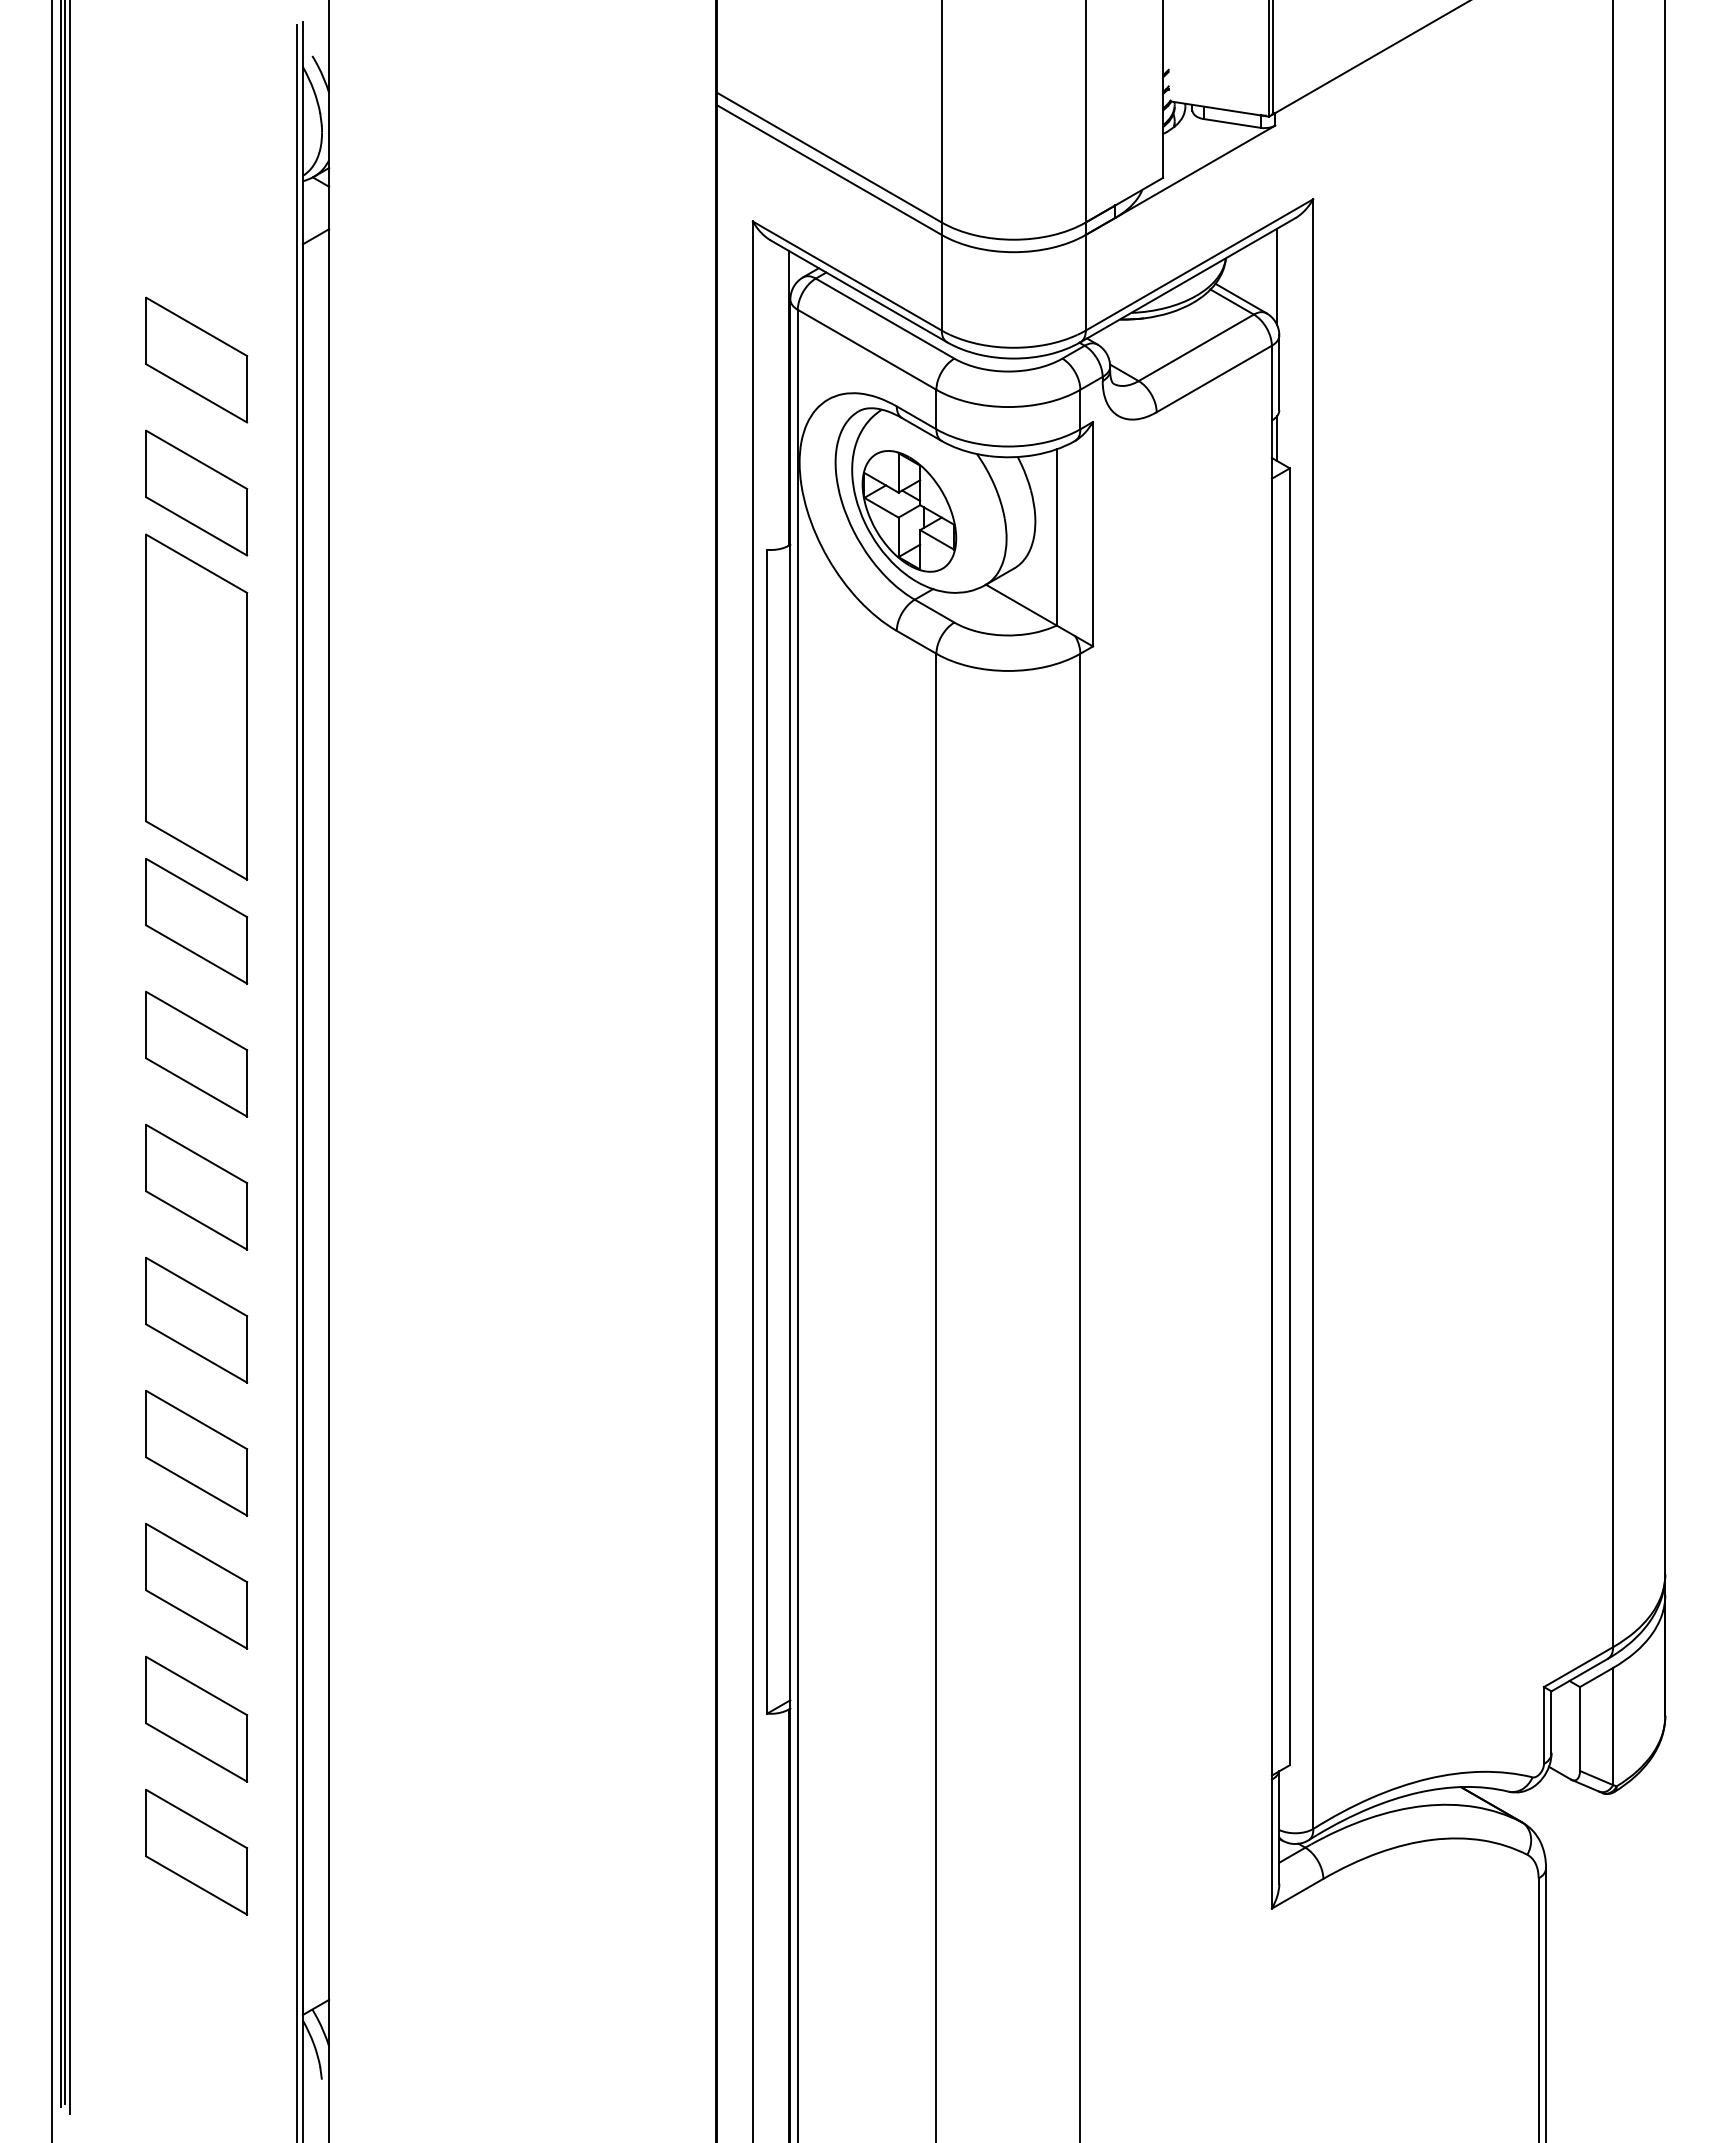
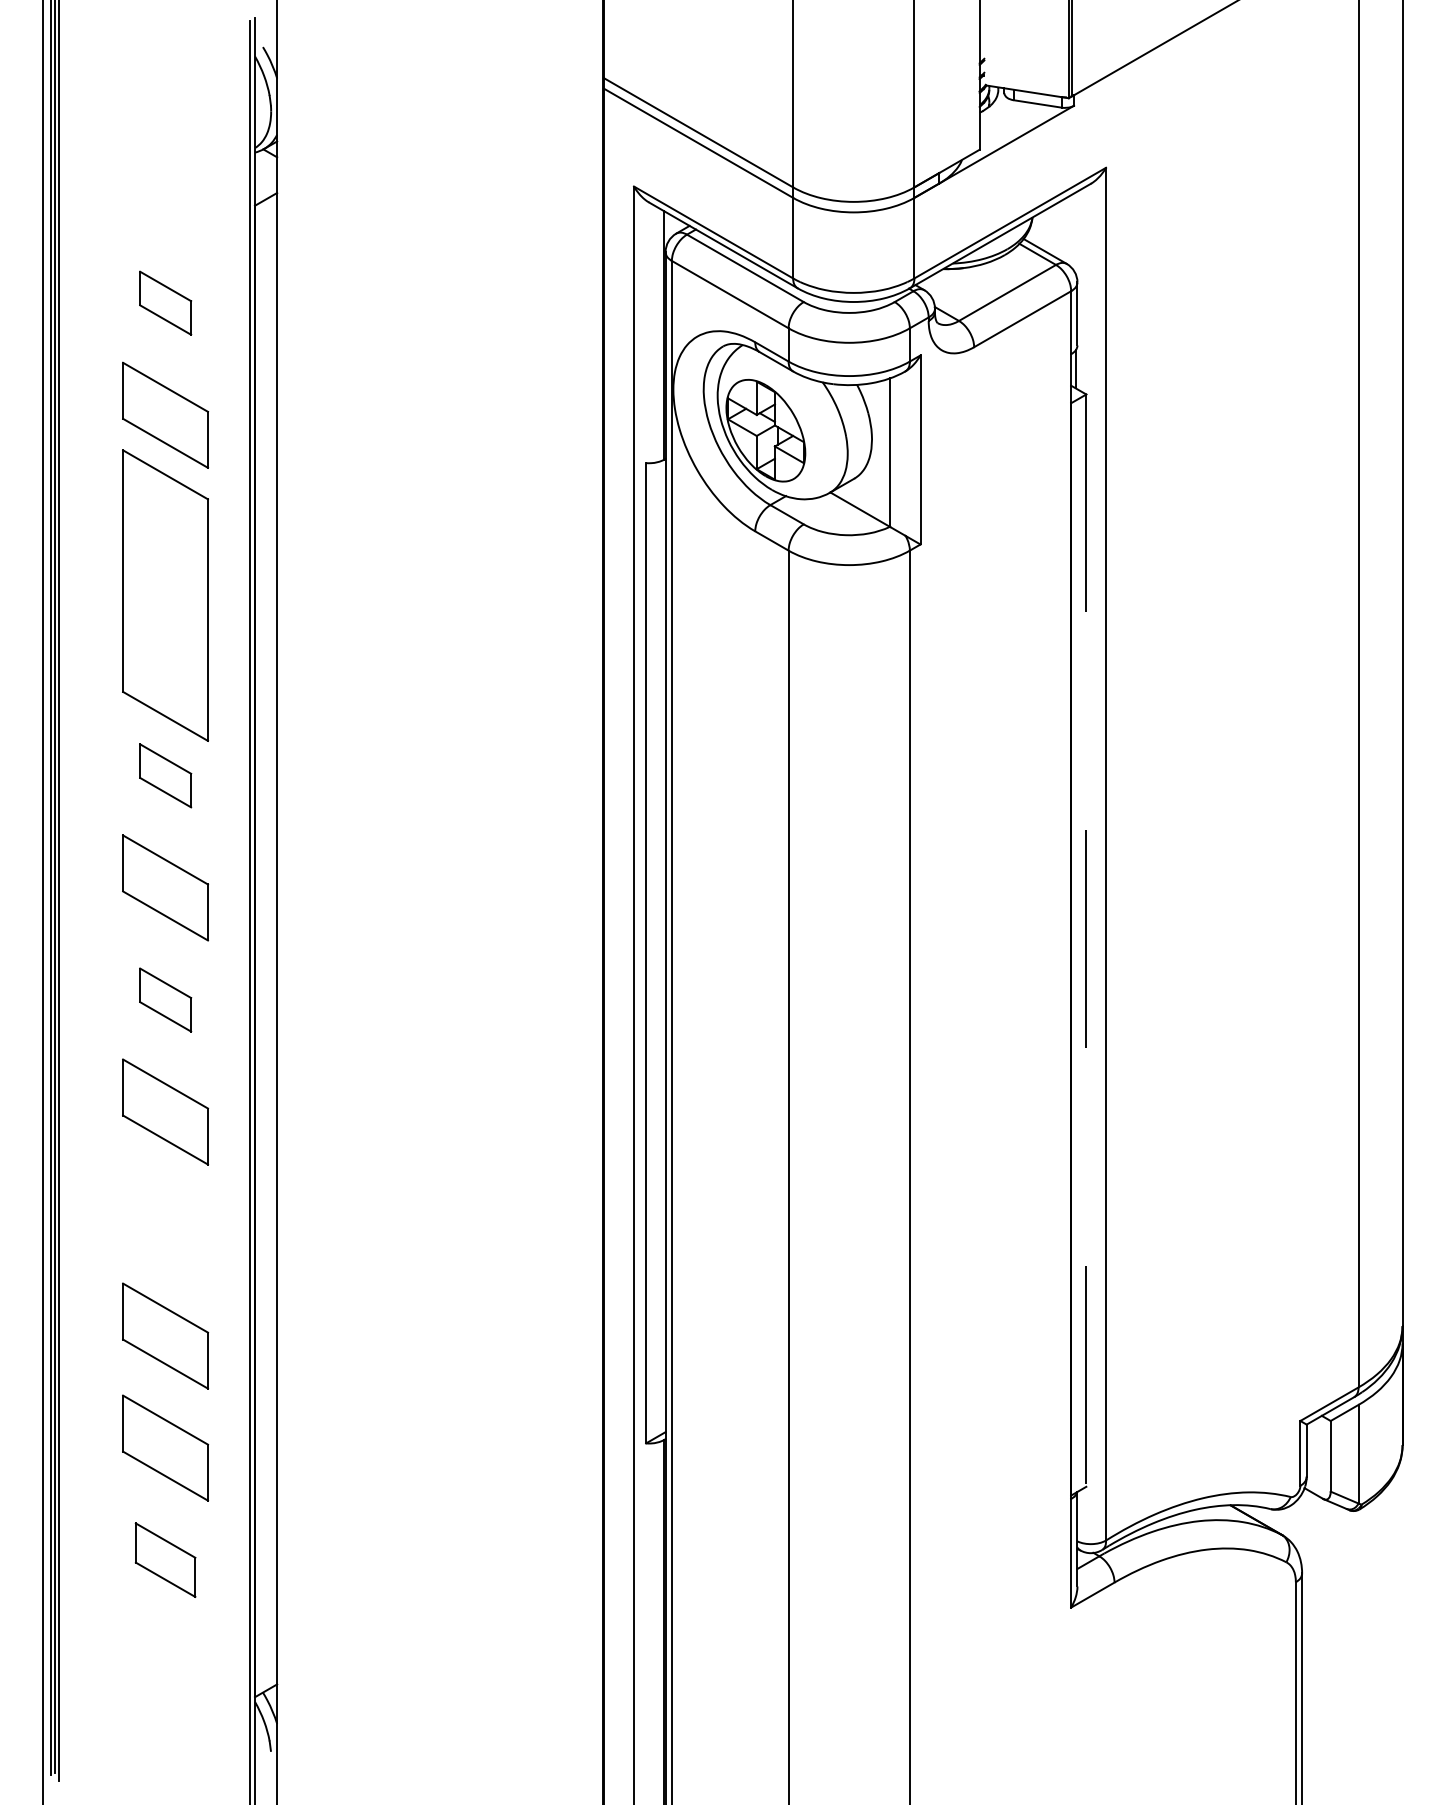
line: (1277, 276) -> (1075, 232), removed
part: (196, 359) -> (165, 302), size x0.6
part: (196, 920) -> (165, 775), size x0.6
line: (1289, 1117) -> (1086, 941), solid -> dashed
part: (196, 1187) -> (165, 1000), size x0.6
part: (196, 1453) -> (165, 1224), removed
part: (196, 1852) -> (165, 1560), size x0.7

